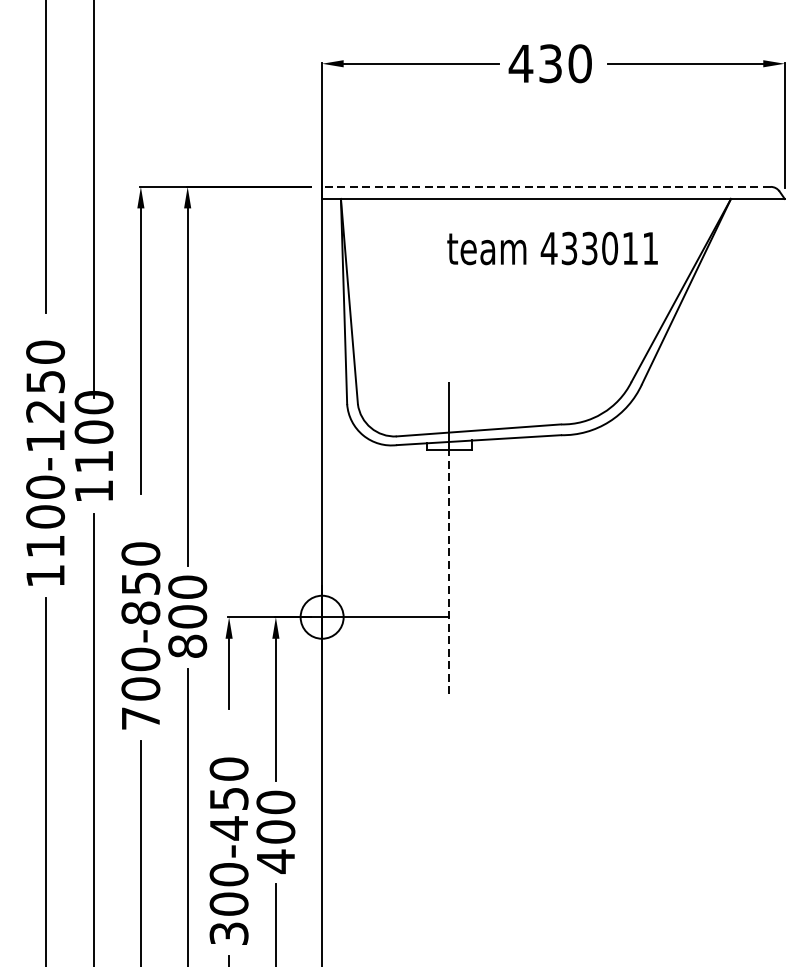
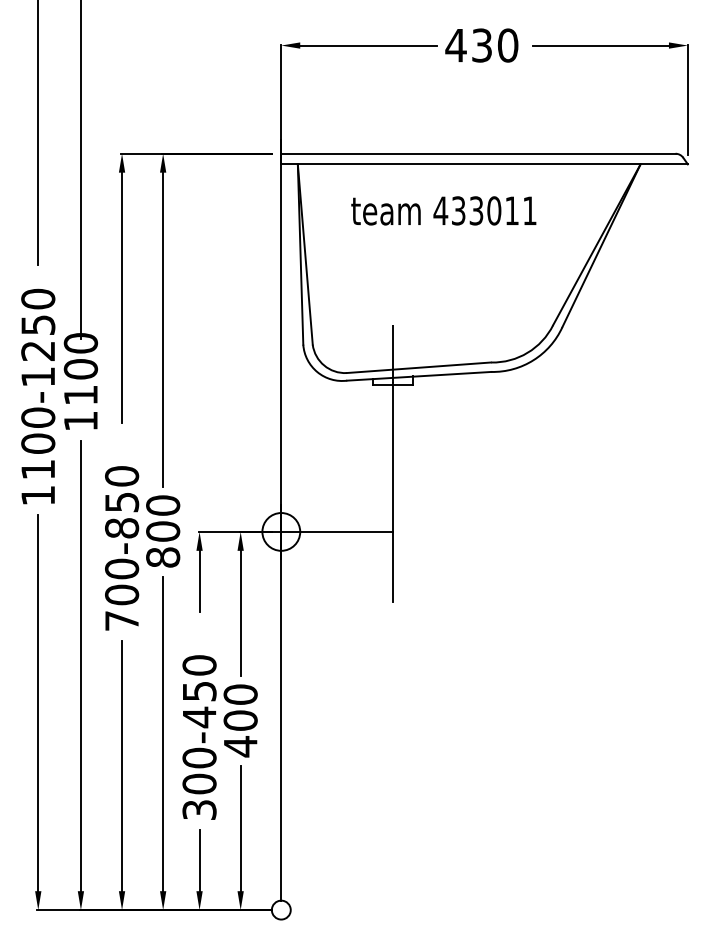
line: (545, 186) -> (477, 153), dashed -> solid
text: (552, 248) -> (443, 210), moved
line: (448, 573) -> (392, 493), dashed -> solid

